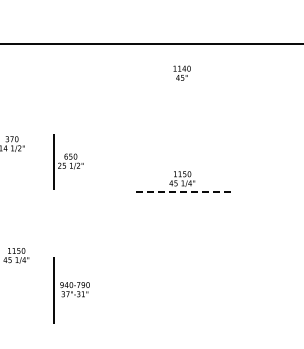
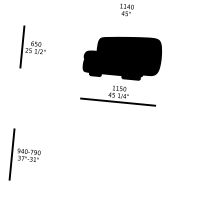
part: (182, 133) -> (122, 57), added
part: (68, 161) -> (34, 47), moved
line: (182, 191) -> (118, 102), dashed -> solid
part: (71, 290) -> (25, 155), moved

